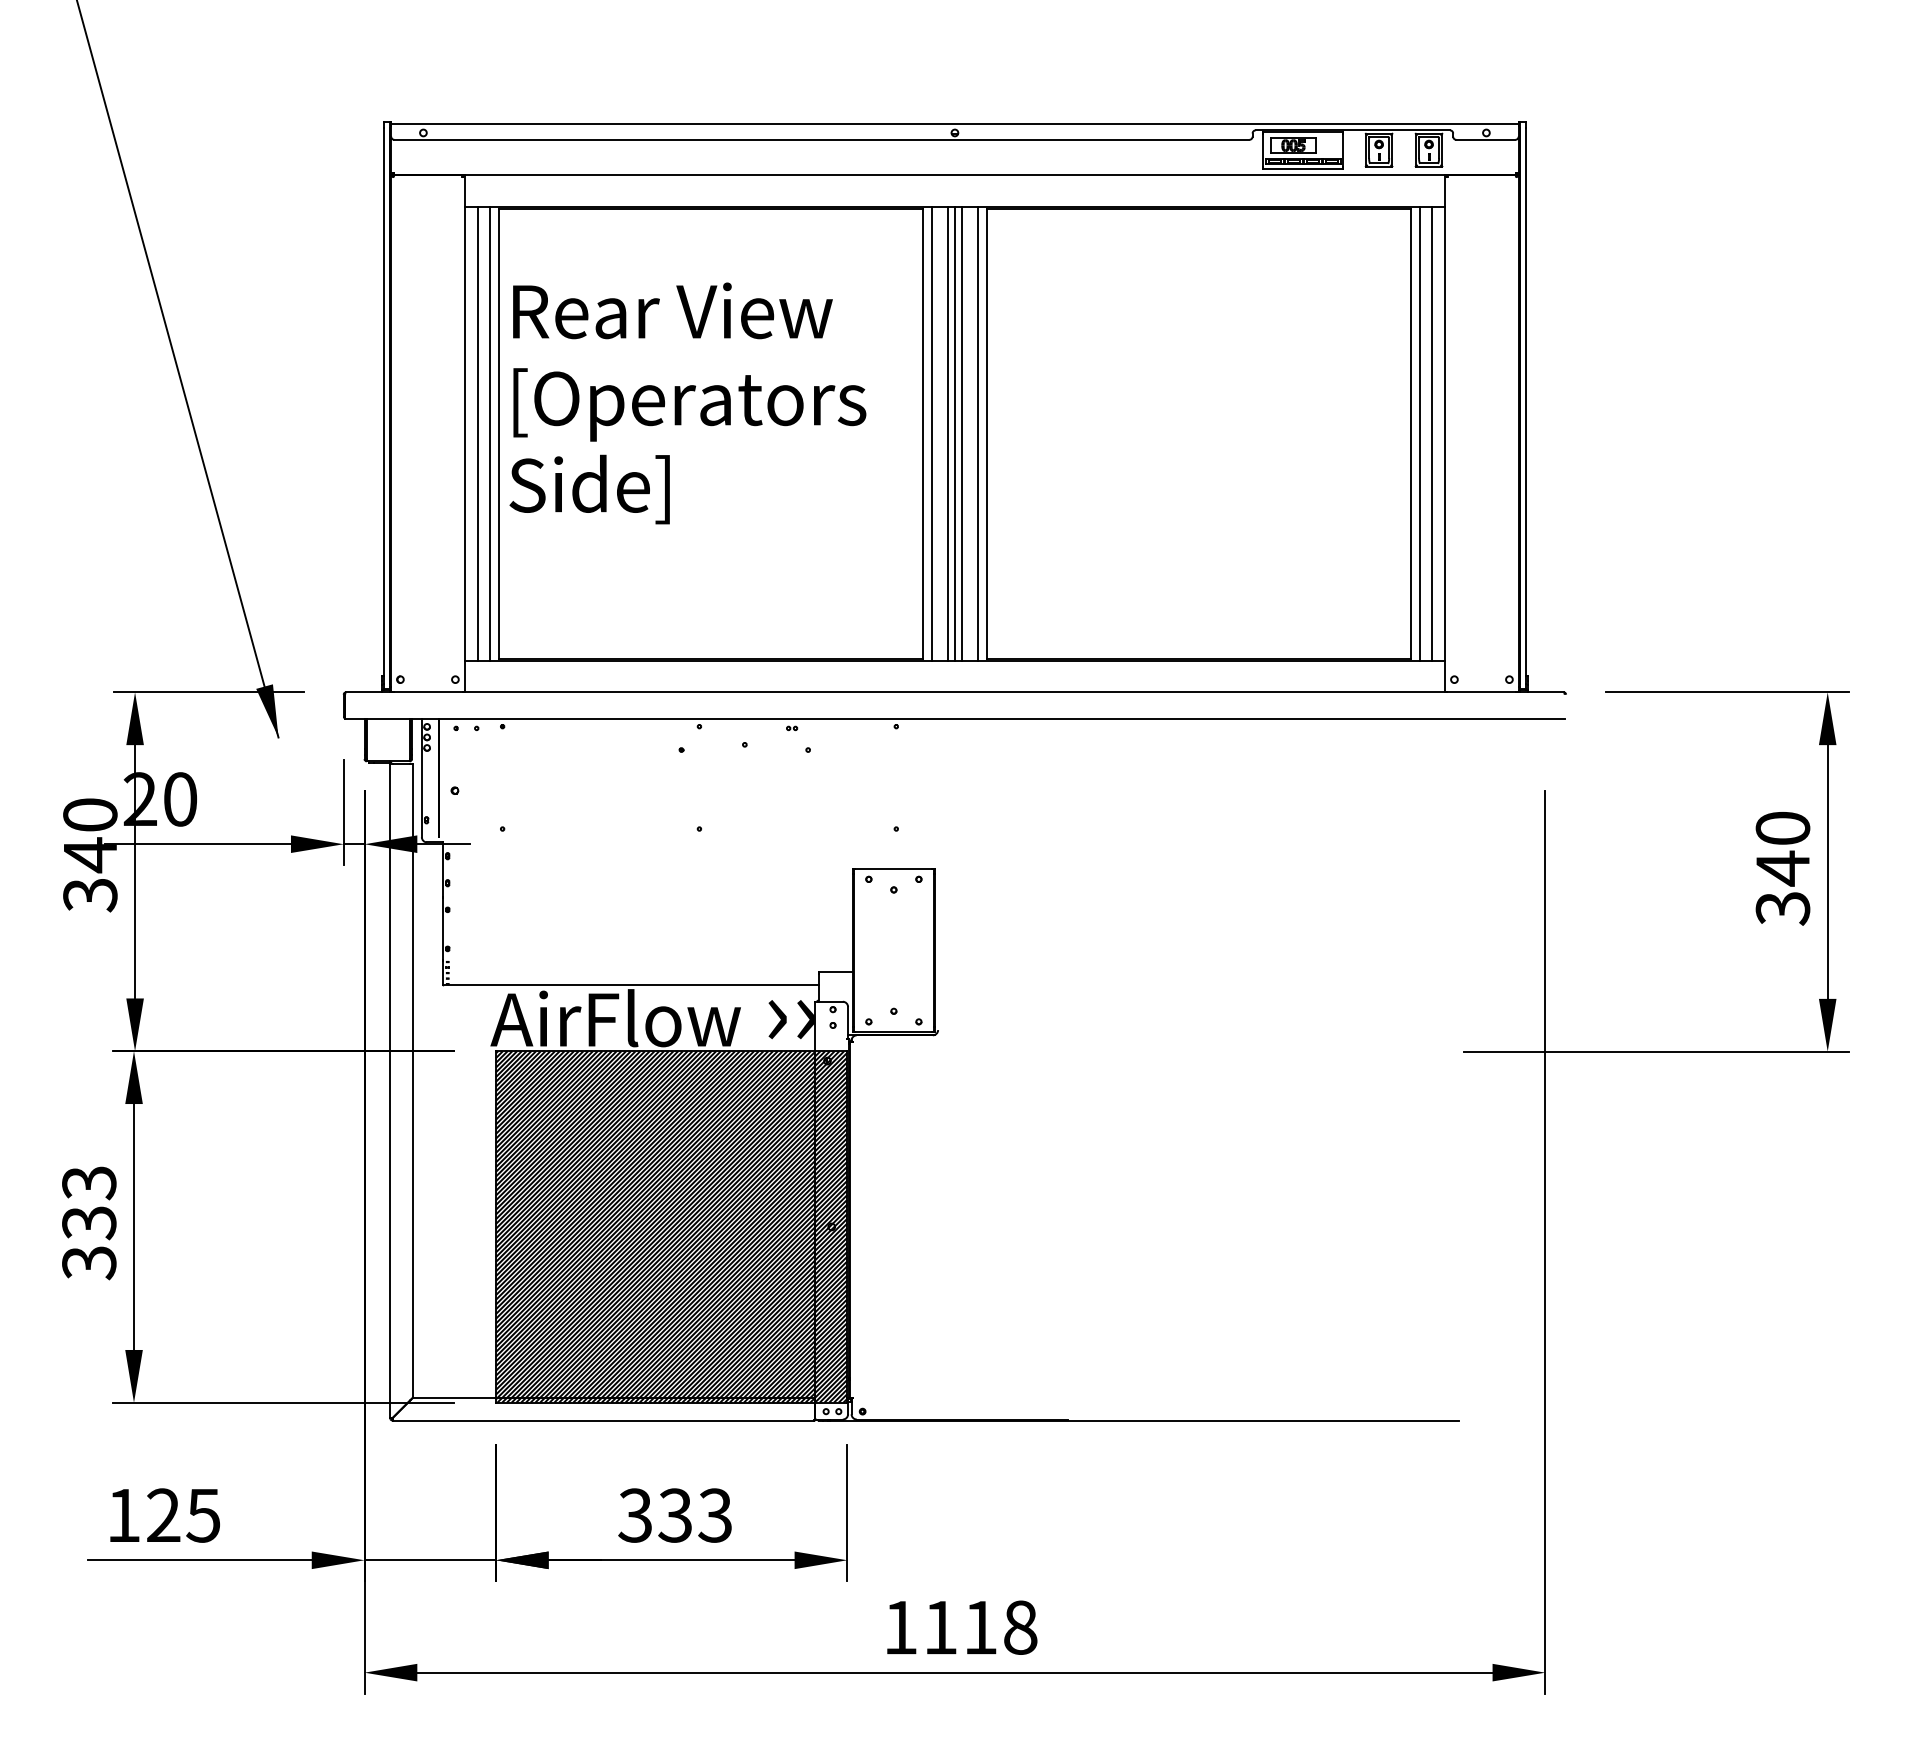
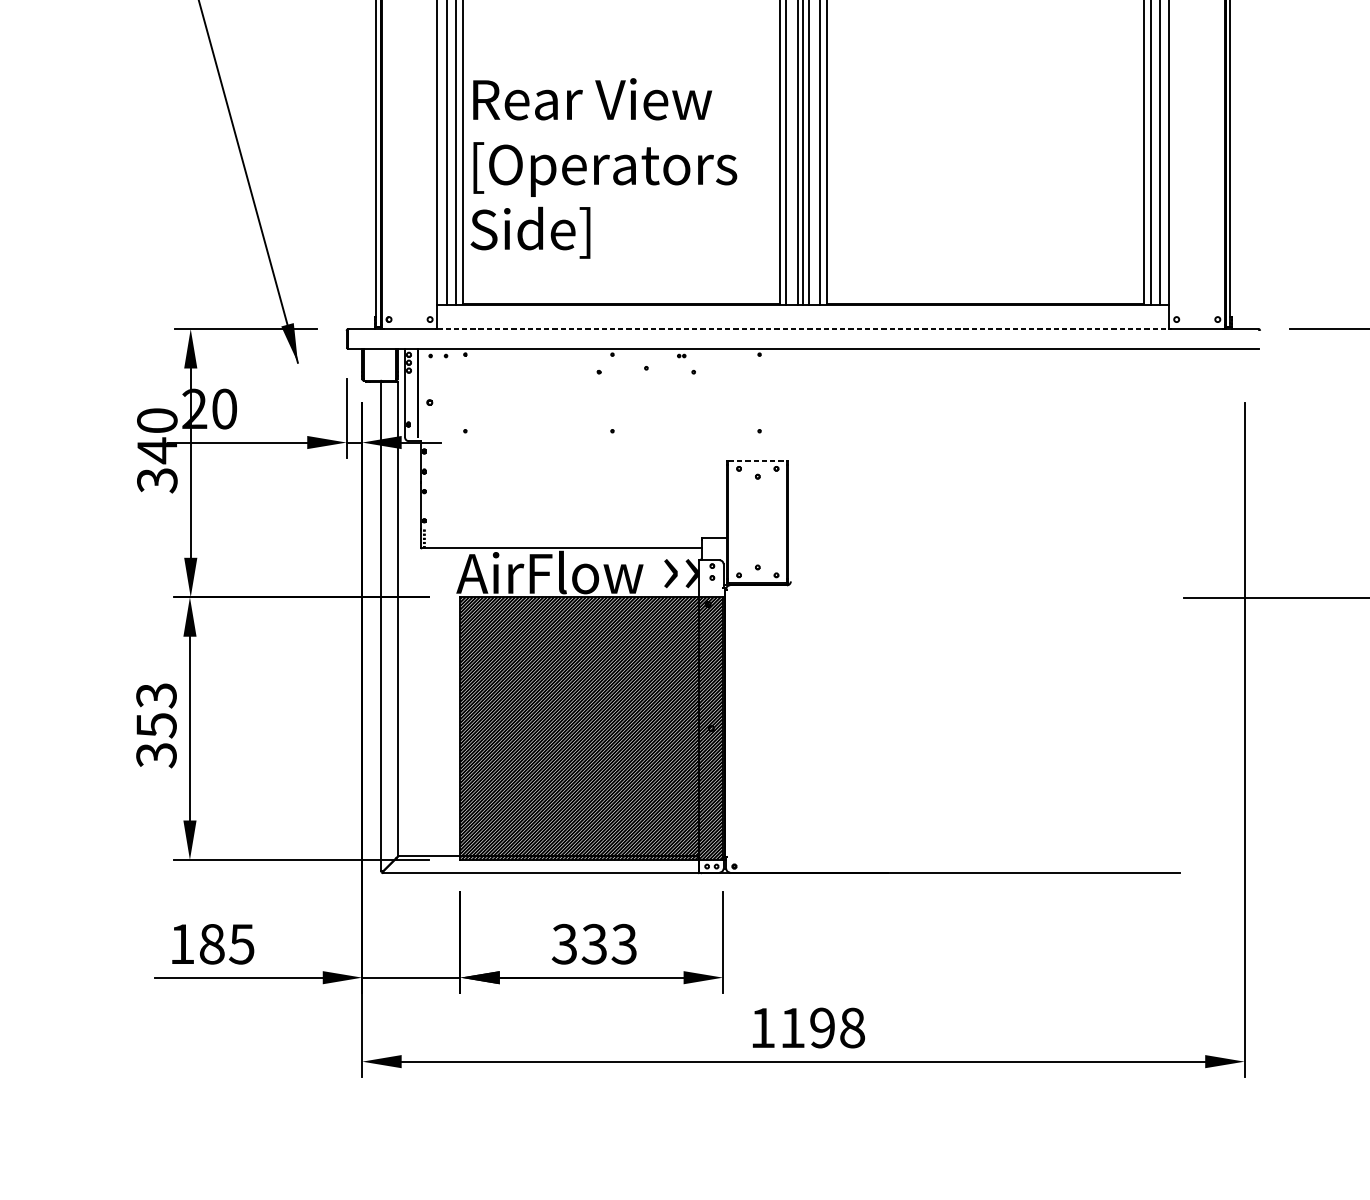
text: (687, 403) -> (603, 168), moved
line: (954, 692) -> (803, 329), solid -> dashed
line: (893, 868) -> (757, 460), solid -> dashed
text: (89, 1223) -> (156, 725), 333 -> 353
text: (163, 1515) -> (211, 944), 125 -> 185
text: (980, 1627) -> (822, 1027), 1118 -> 1198

